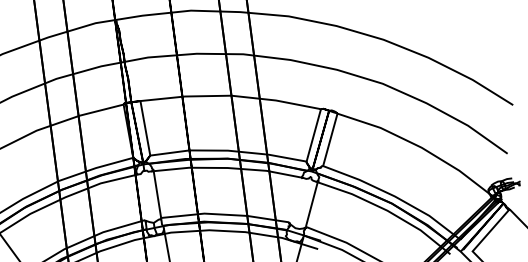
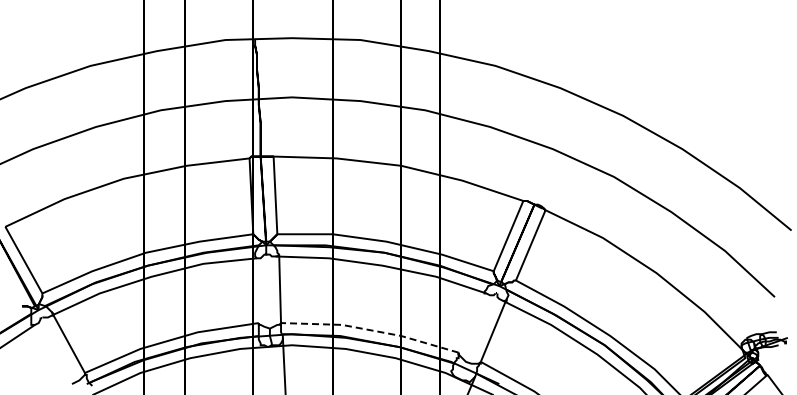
line: (225, 214) -> (370, 330), solid -> dashed

